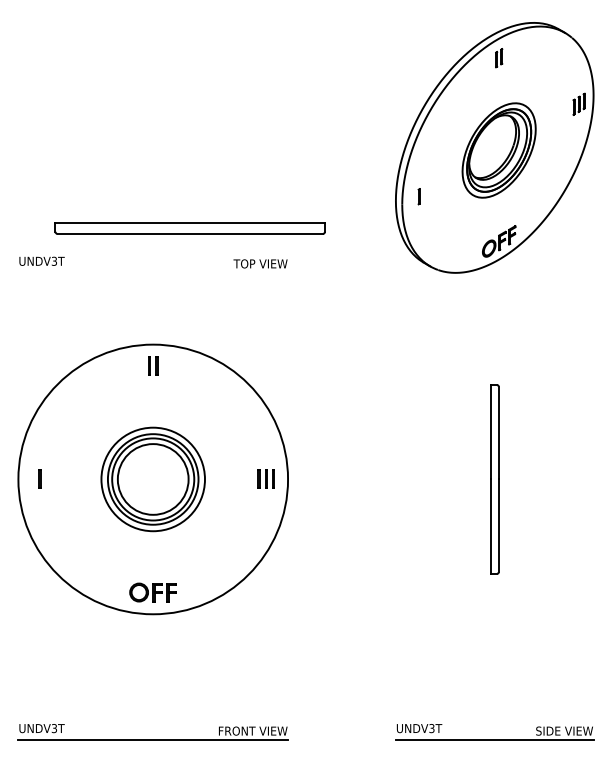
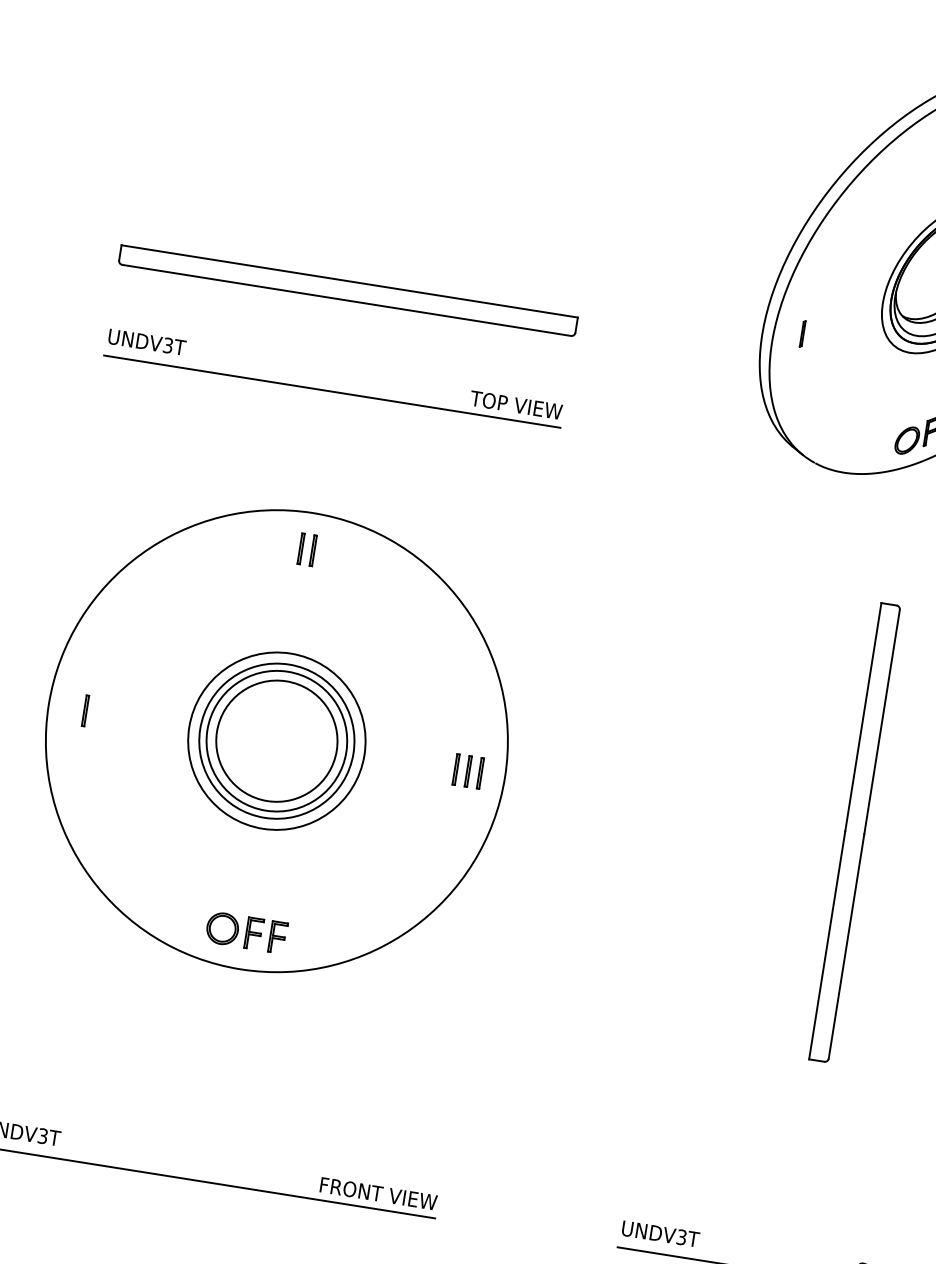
part: (189, 228) -> (346, 290), moved
line: (153, 272) -> (332, 391), added
part: (494, 479) -> (854, 832), size x1.43

